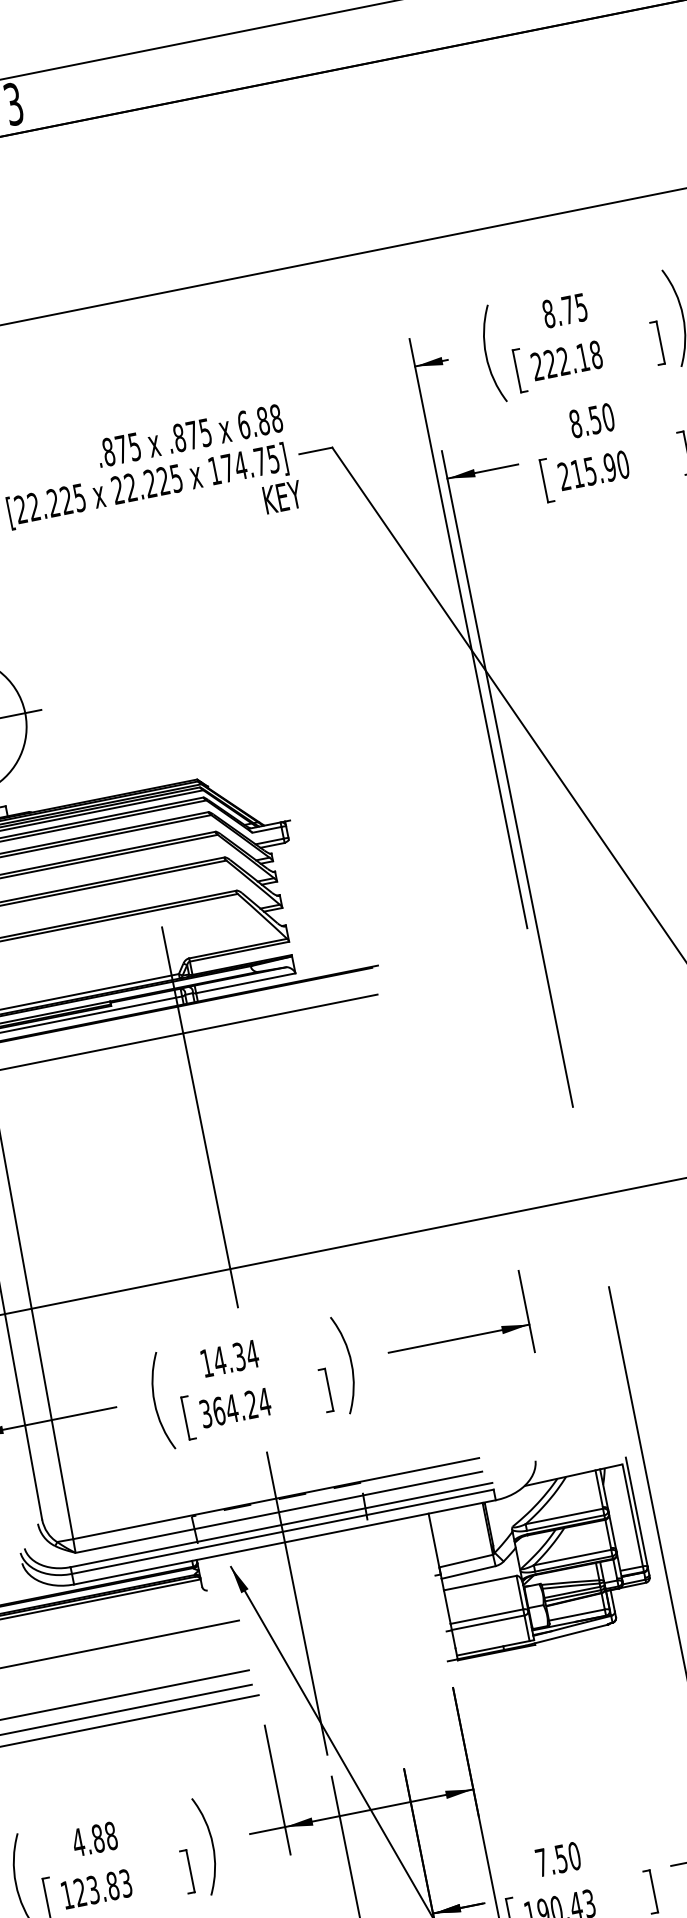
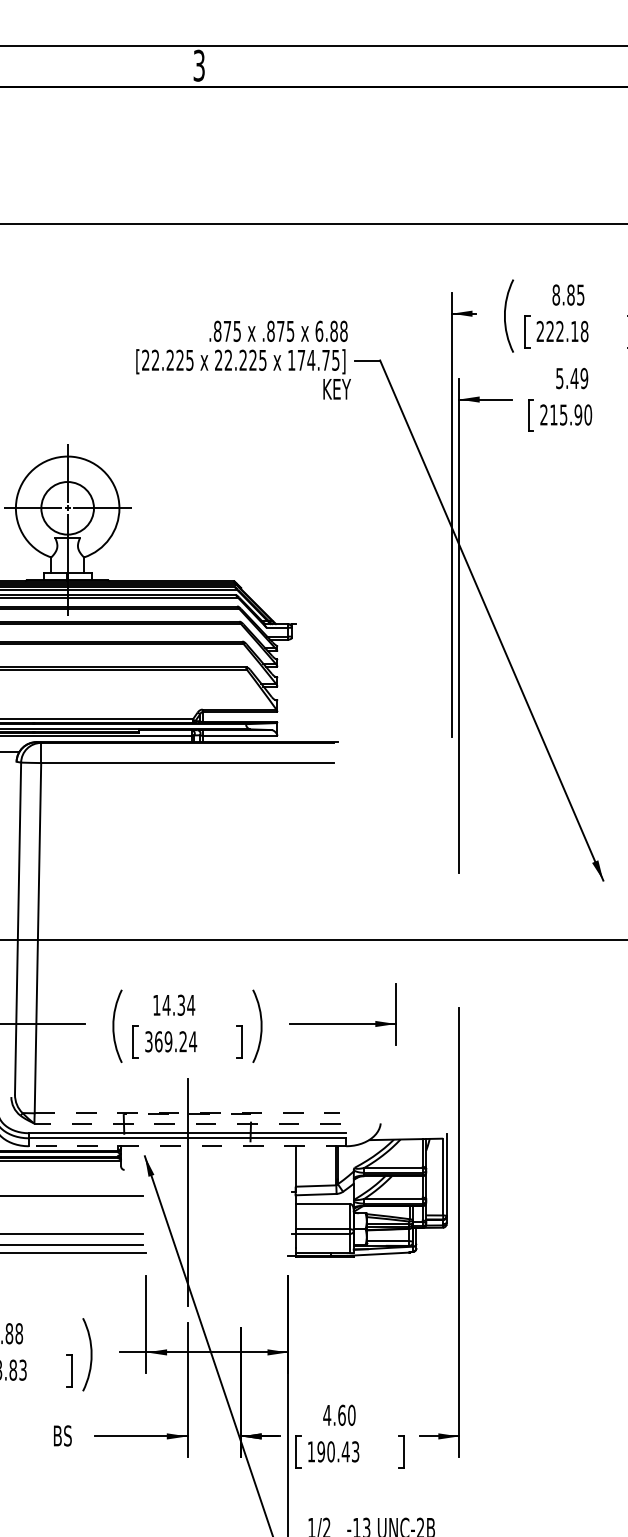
text: (567, 309) -> (570, 294), 8.75 -> 8.85
text: (592, 420) -> (572, 378), 8.50 -> 5.49
line: (200, 1117) -> (187, 826), removed
text: (231, 1408) -> (168, 1041), 364.24 -> 369.24
line: (276, 1498) -> (187, 1113), solid -> dashed
line: (277, 1512) -> (186, 1123), solid -> dashed
line: (285, 1542) -> (187, 1146), solid -> dashed
text: (551, 1859) -> (334, 1414), 7.50 -> 4.60

